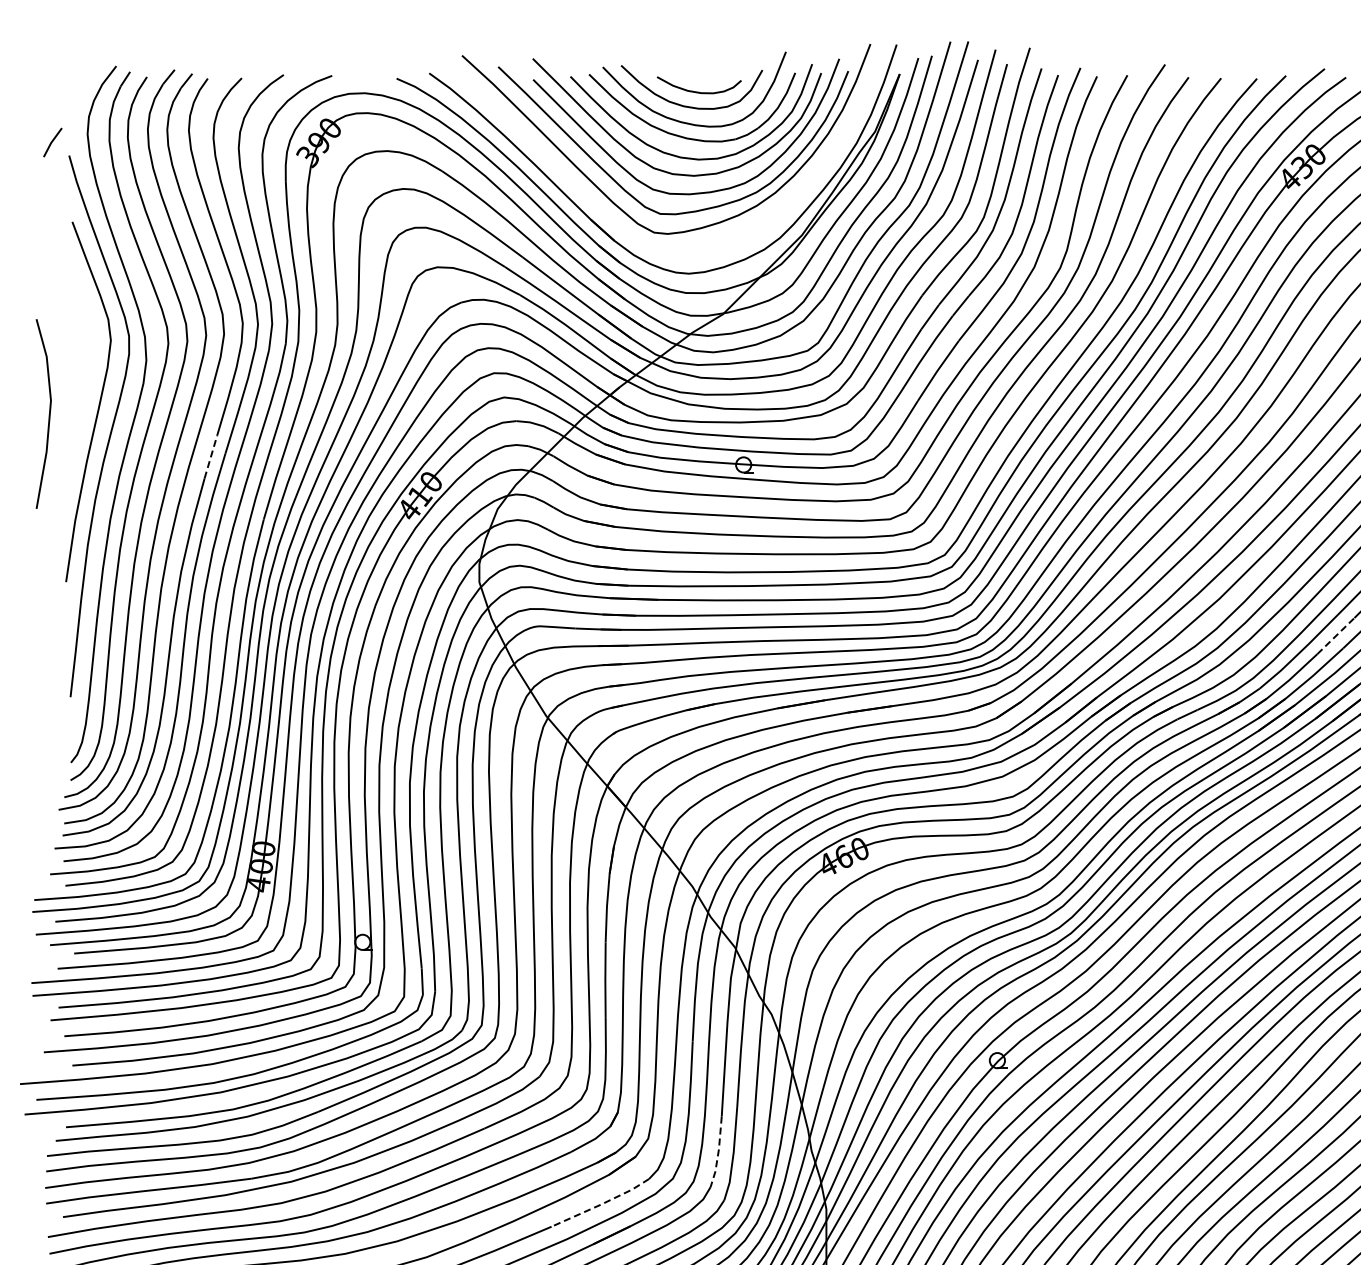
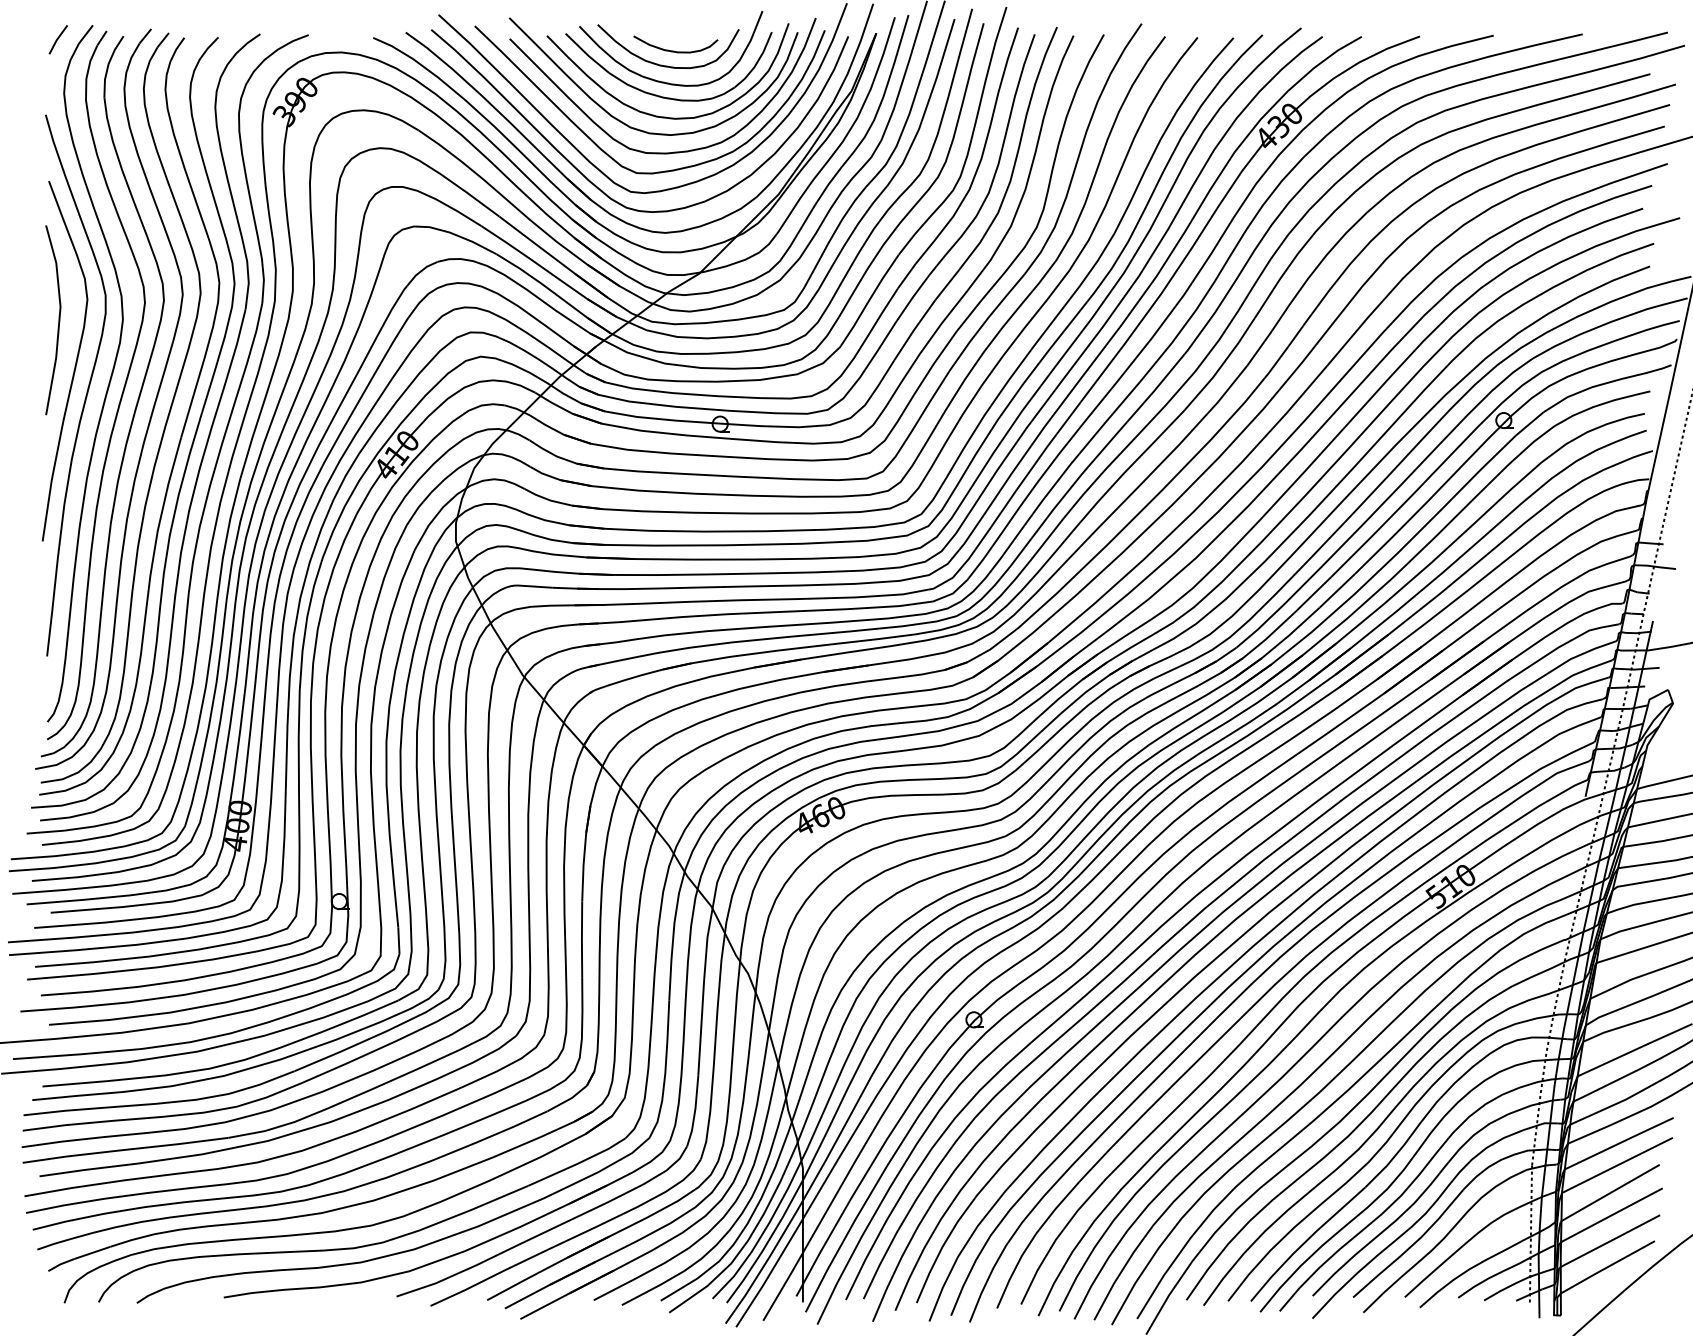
line: (51, 142) -> (57, 39), moved
curve: (610, 218) -> (587, 177), added
line: (48, 414) -> (58, 320), moved
line: (210, 456) -> (187, 415), dashed -> solid
line: (1335, 636) -> (1312, 595), dashed -> solid
line: (717, 1153) -> (694, 1112), dashed -> solid
line: (600, 1205) -> (577, 1164), dashed -> solid

